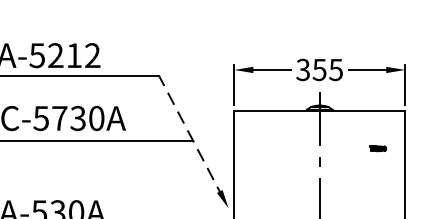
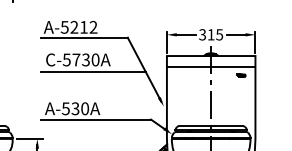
text: (318, 69) -> (210, 34), 355 -> 315
line: (318, 133) -> (210, 67), added
line: (191, 136) -> (144, 69), dashed -> solid

